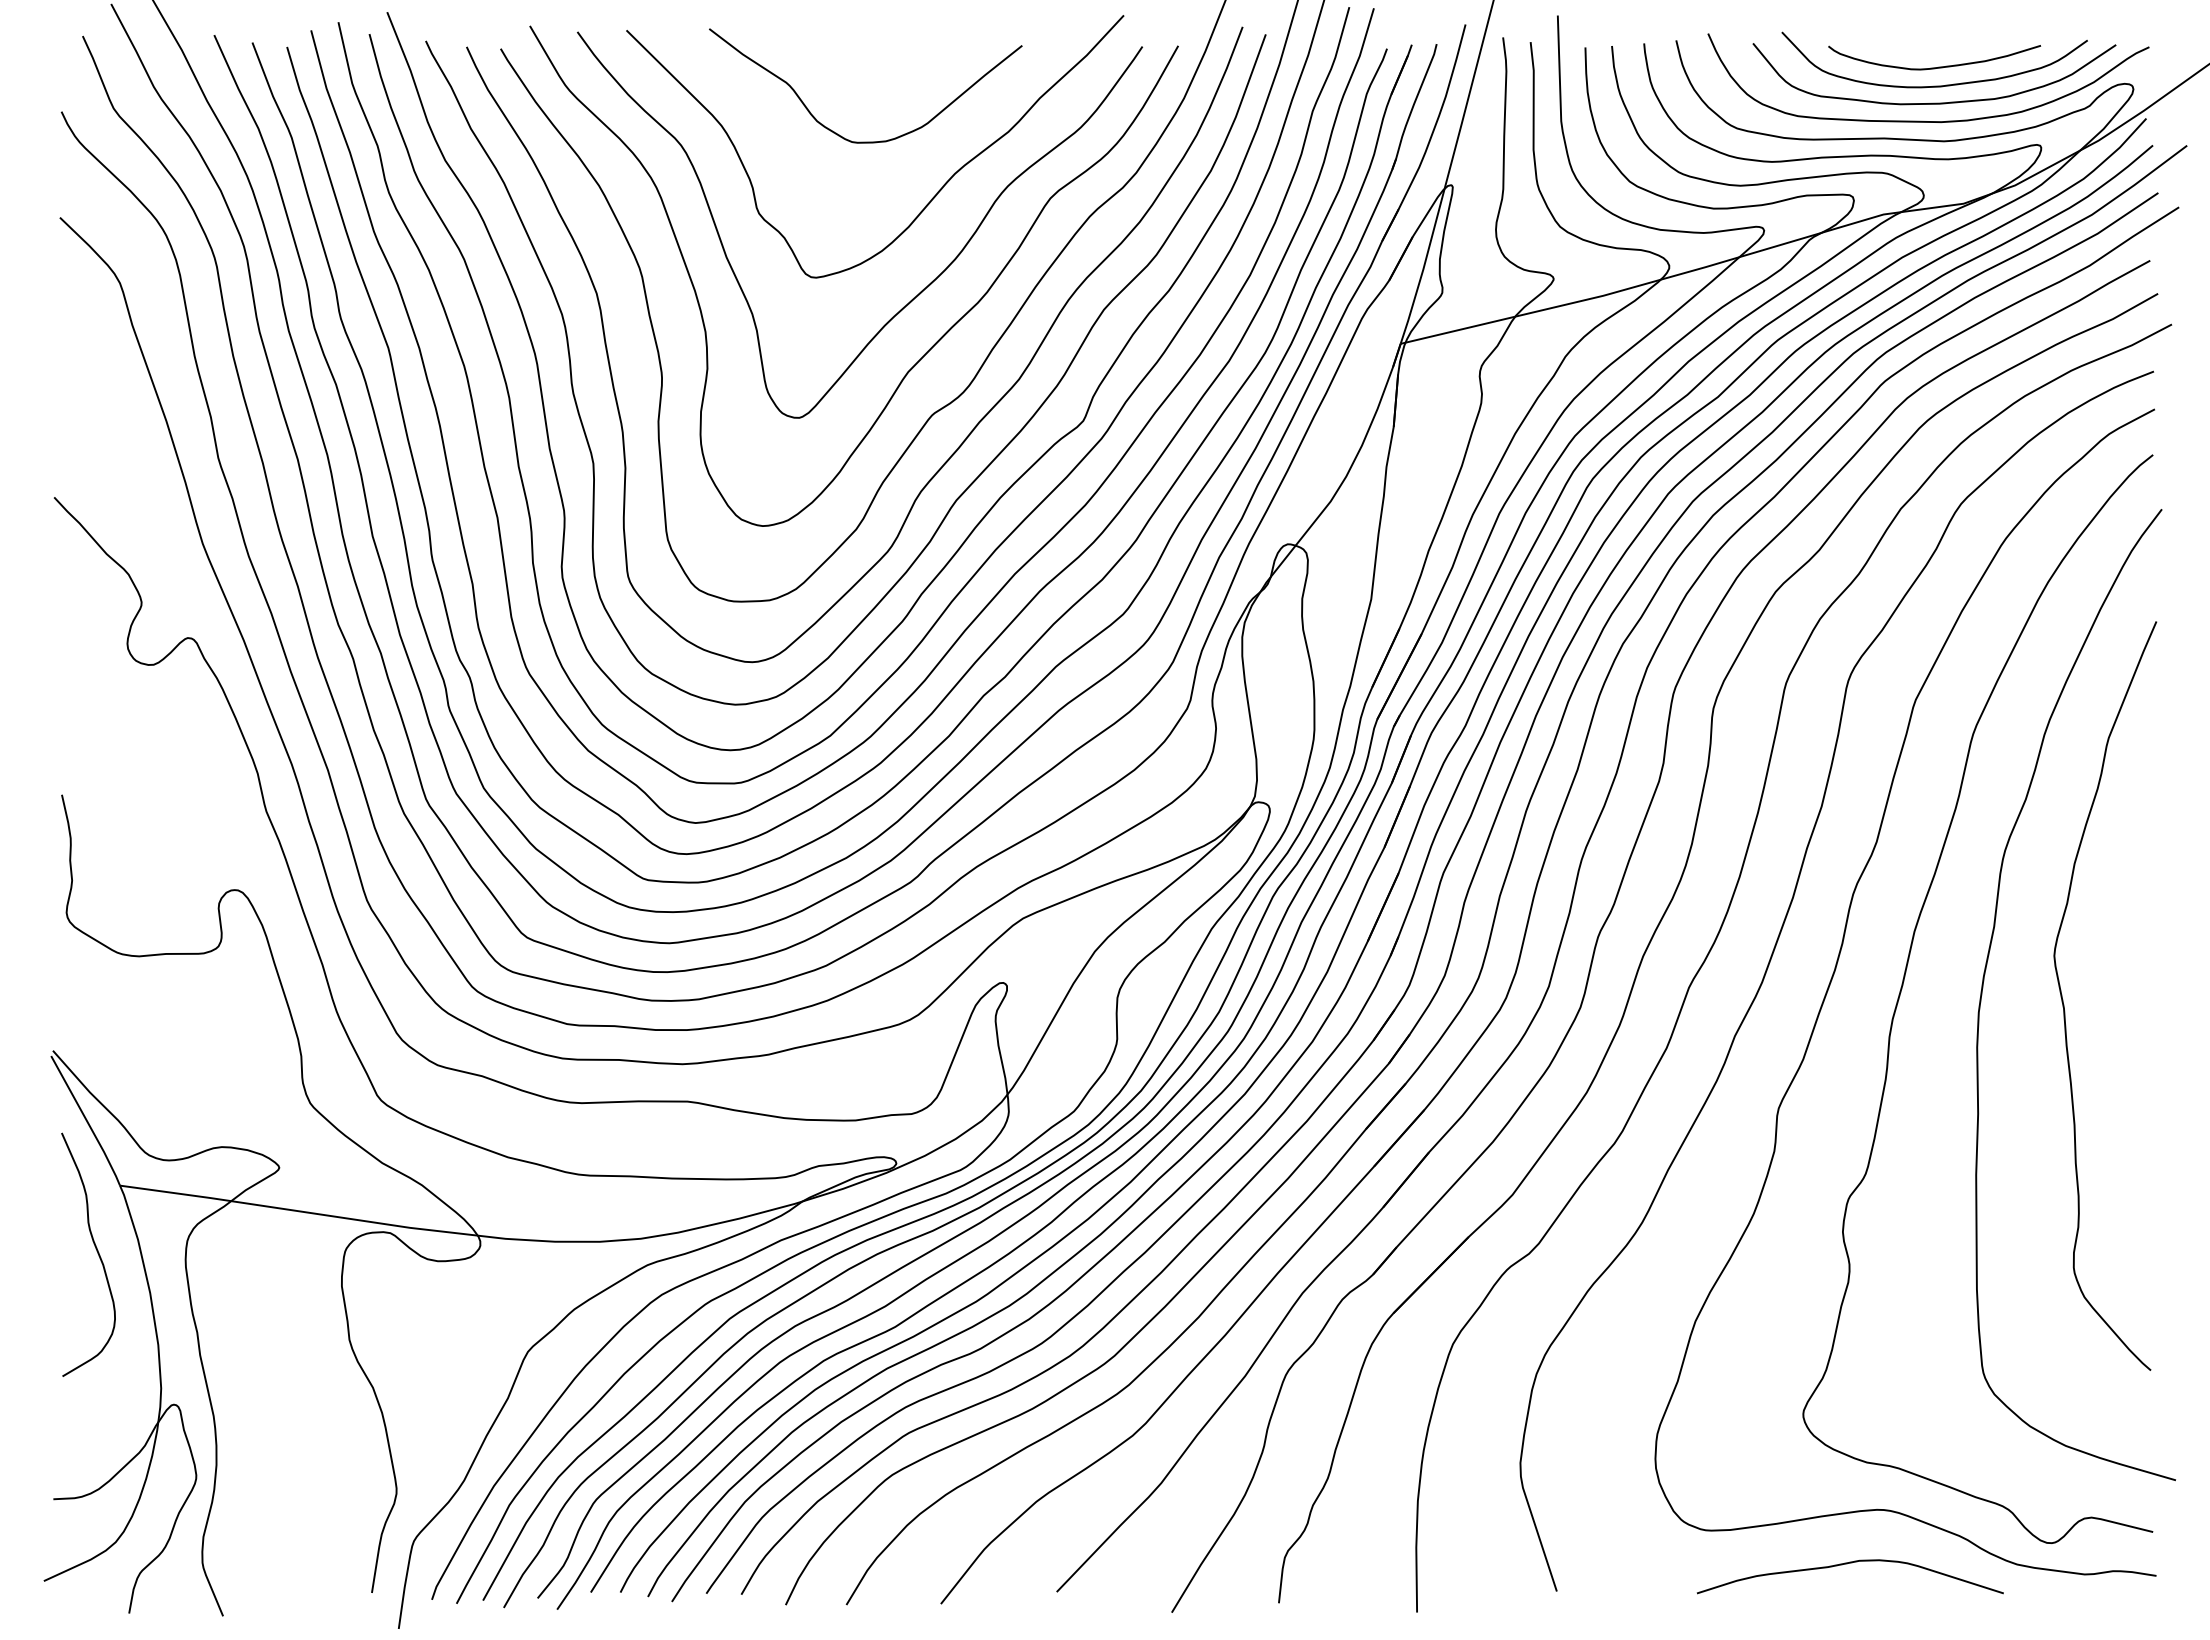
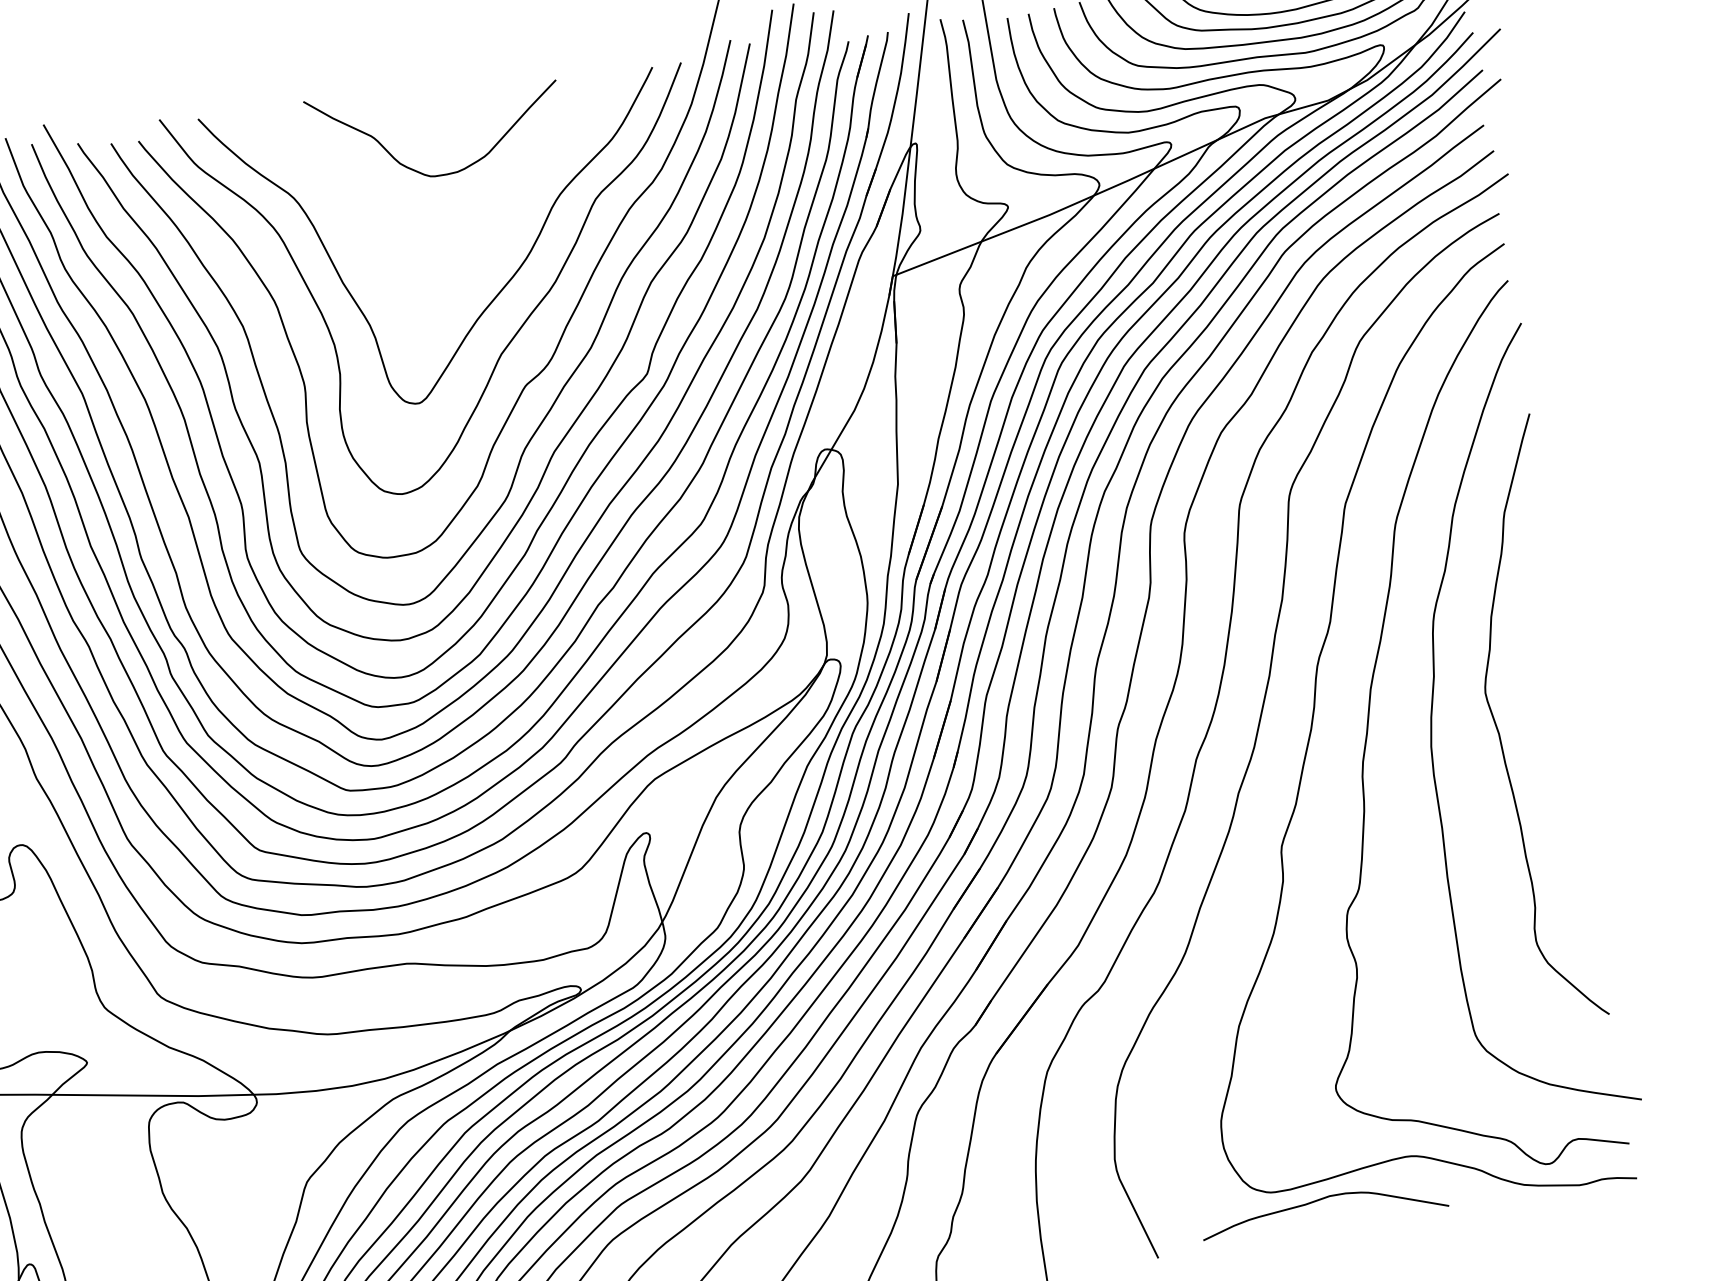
curve: (931, 198) -> (500, 212), removed
curve: (1847, 1564) -> (1320, 1200), moved

